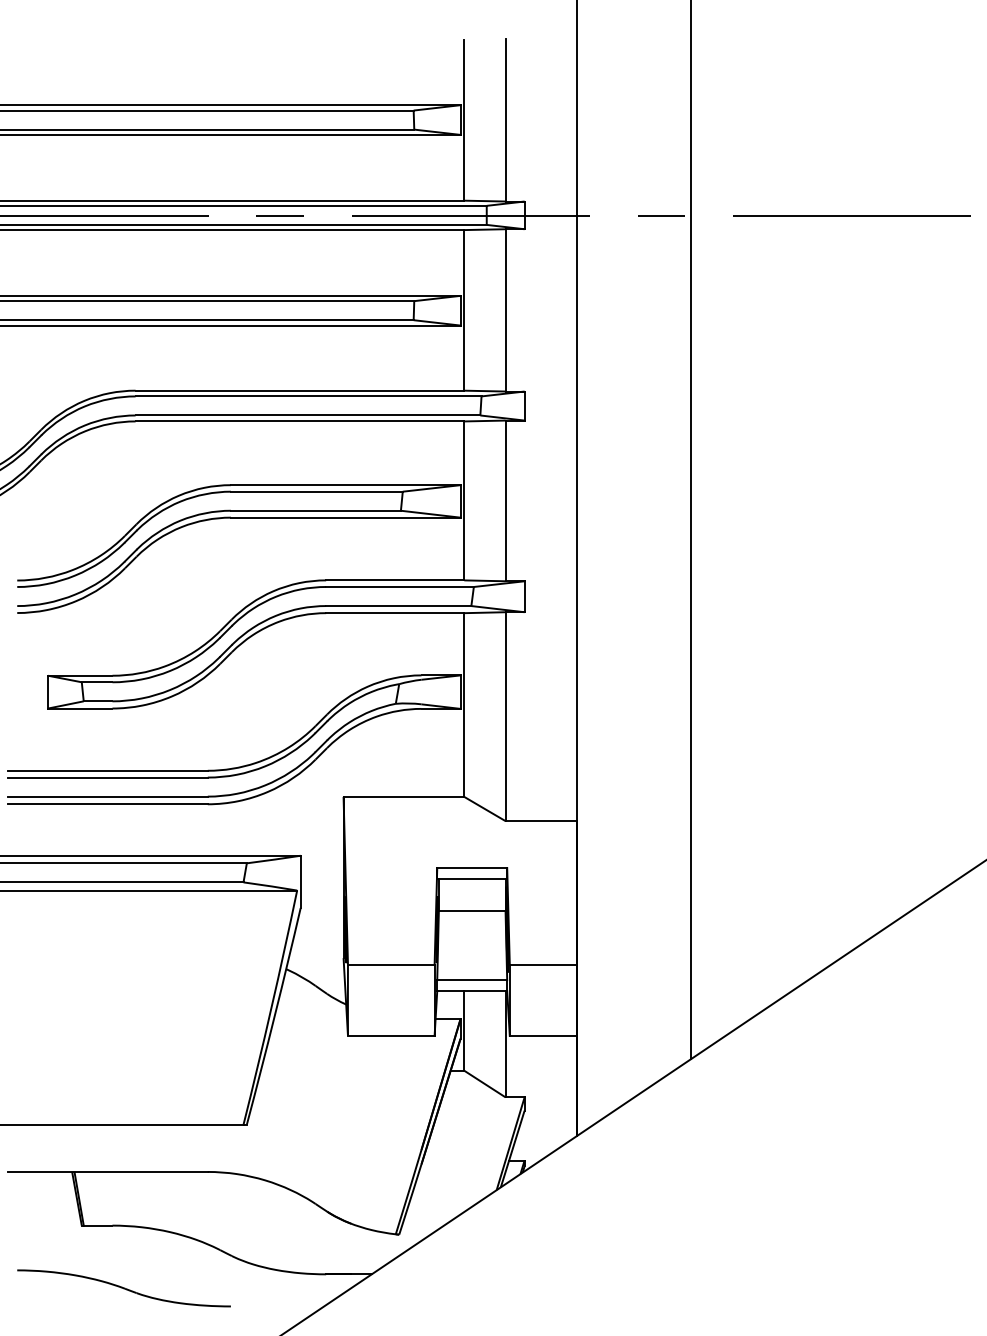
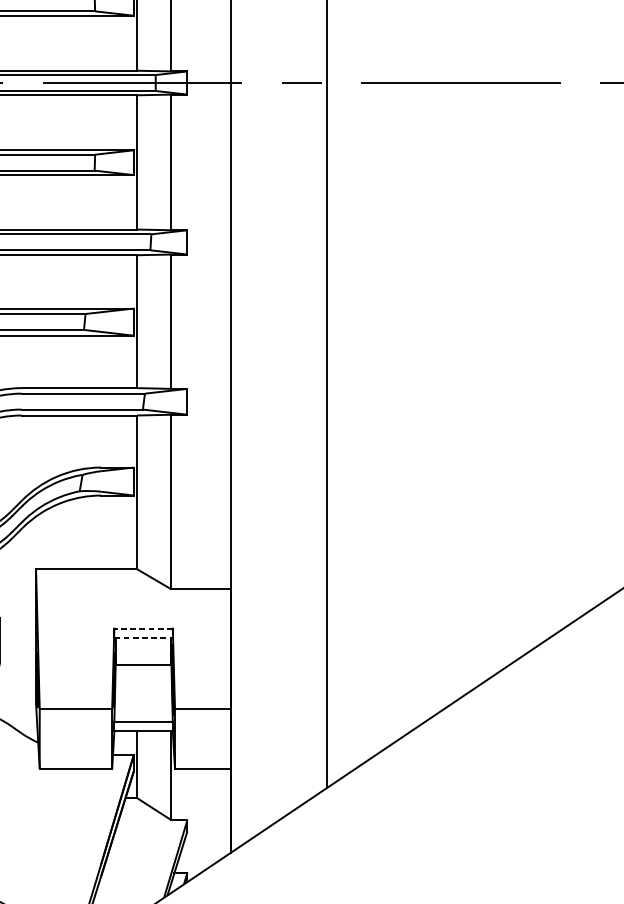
line: (472, 868) -> (143, 628), solid -> dashed
line: (472, 878) -> (143, 637), solid -> dashed

